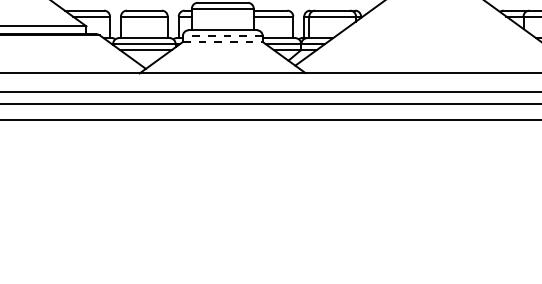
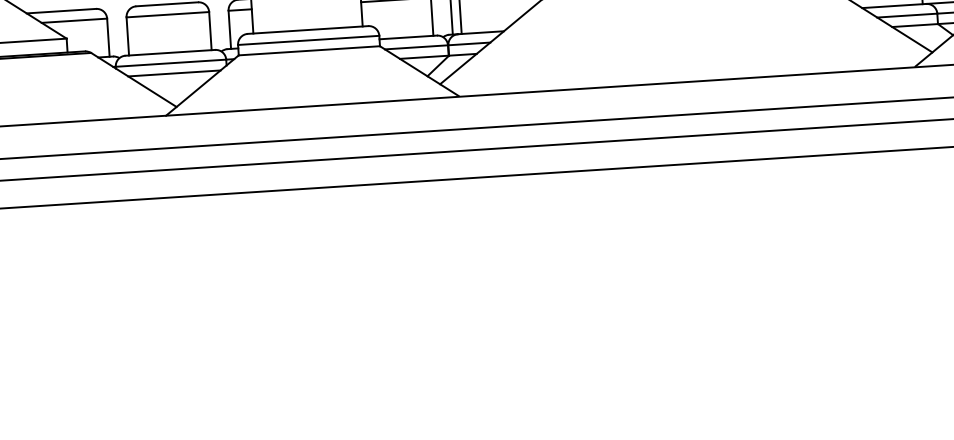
line: (222, 36) -> (308, 41), dashed -> solid
line: (222, 42) -> (308, 51), dashed -> solid

